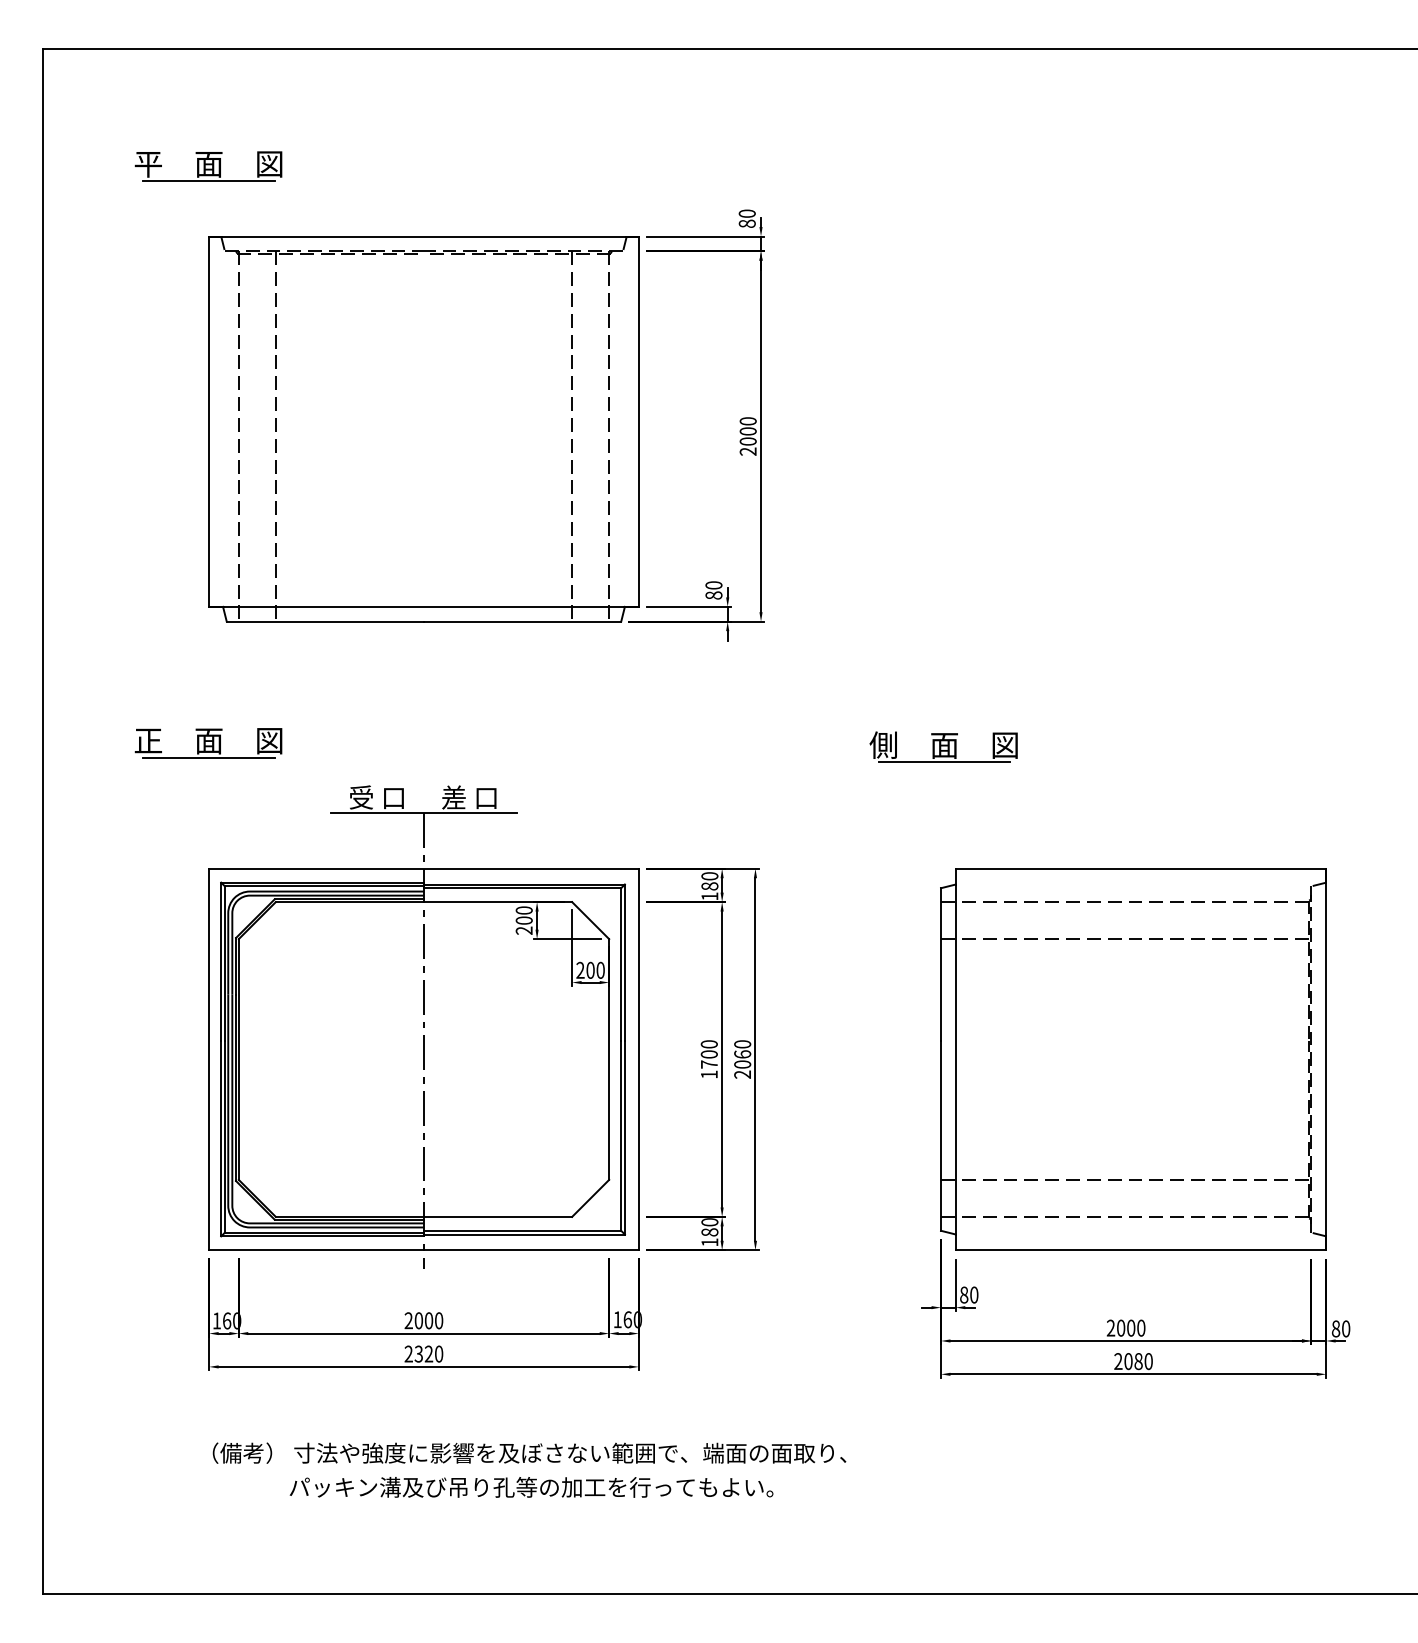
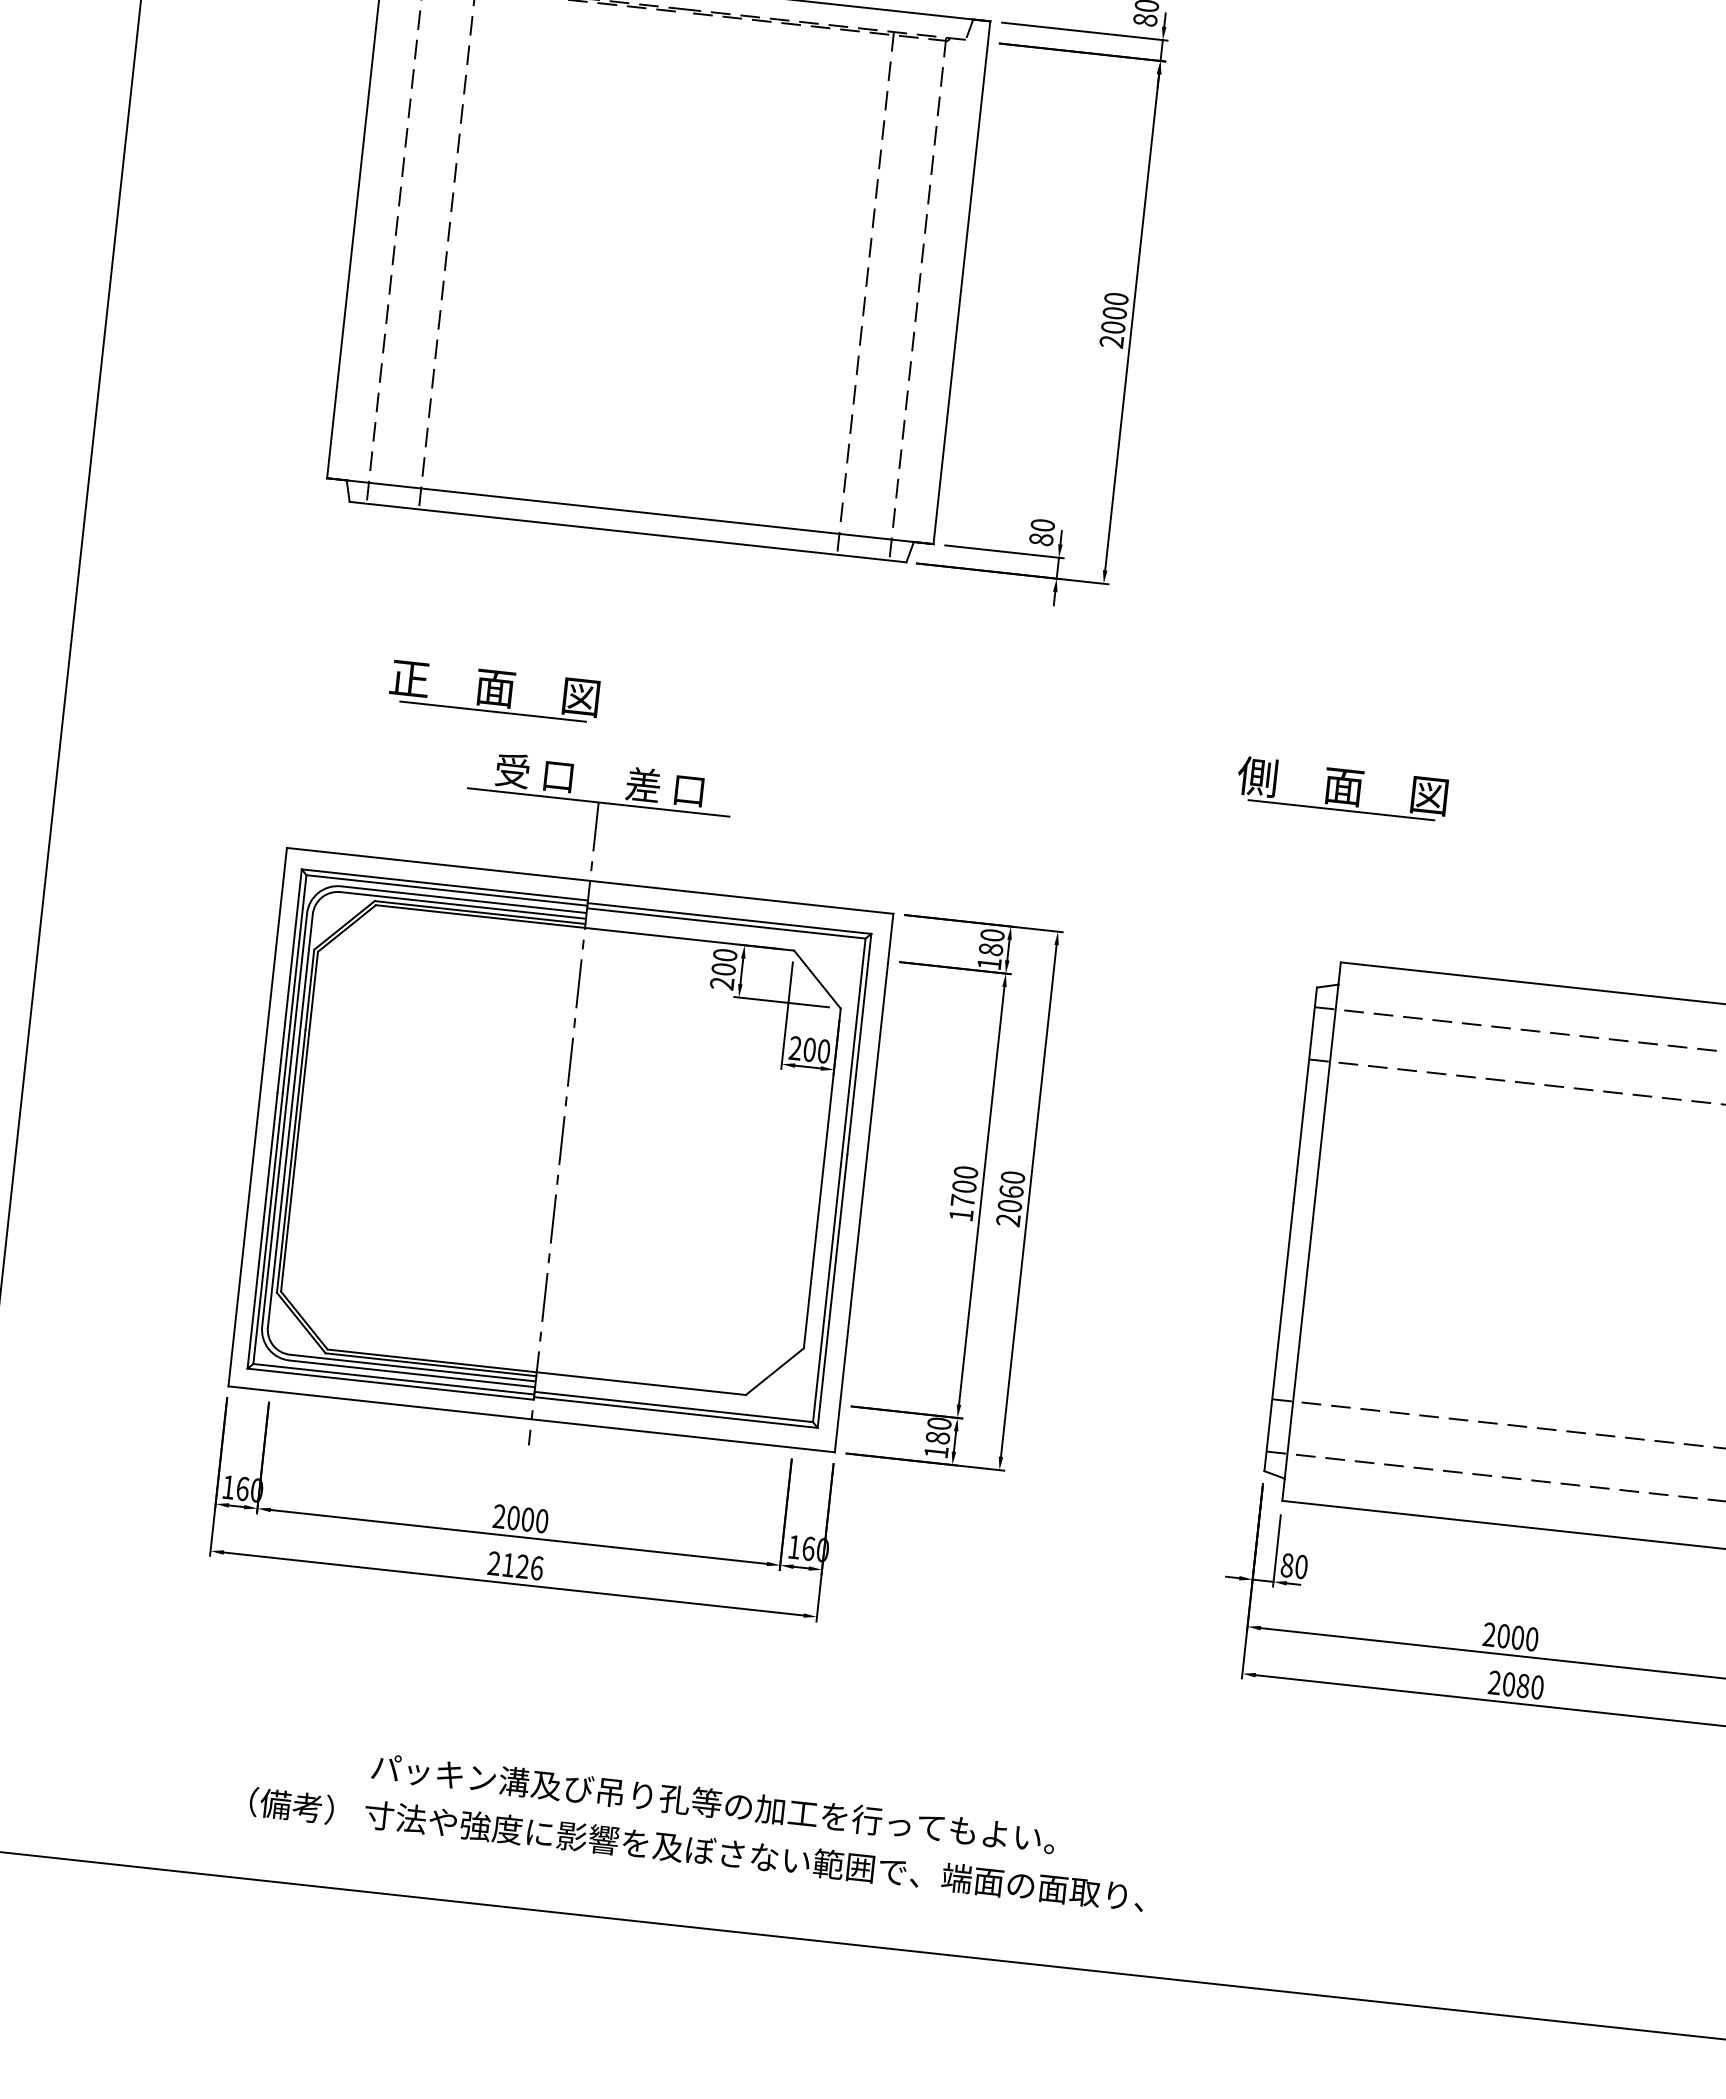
part: (208, 743) -> (494, 691), moved
text: (428, 1353) -> (522, 1565), 2320 -> 2126
text: (529, 1452) -> (697, 1848), moved
text: (531, 1487) -> (713, 1803), moved

